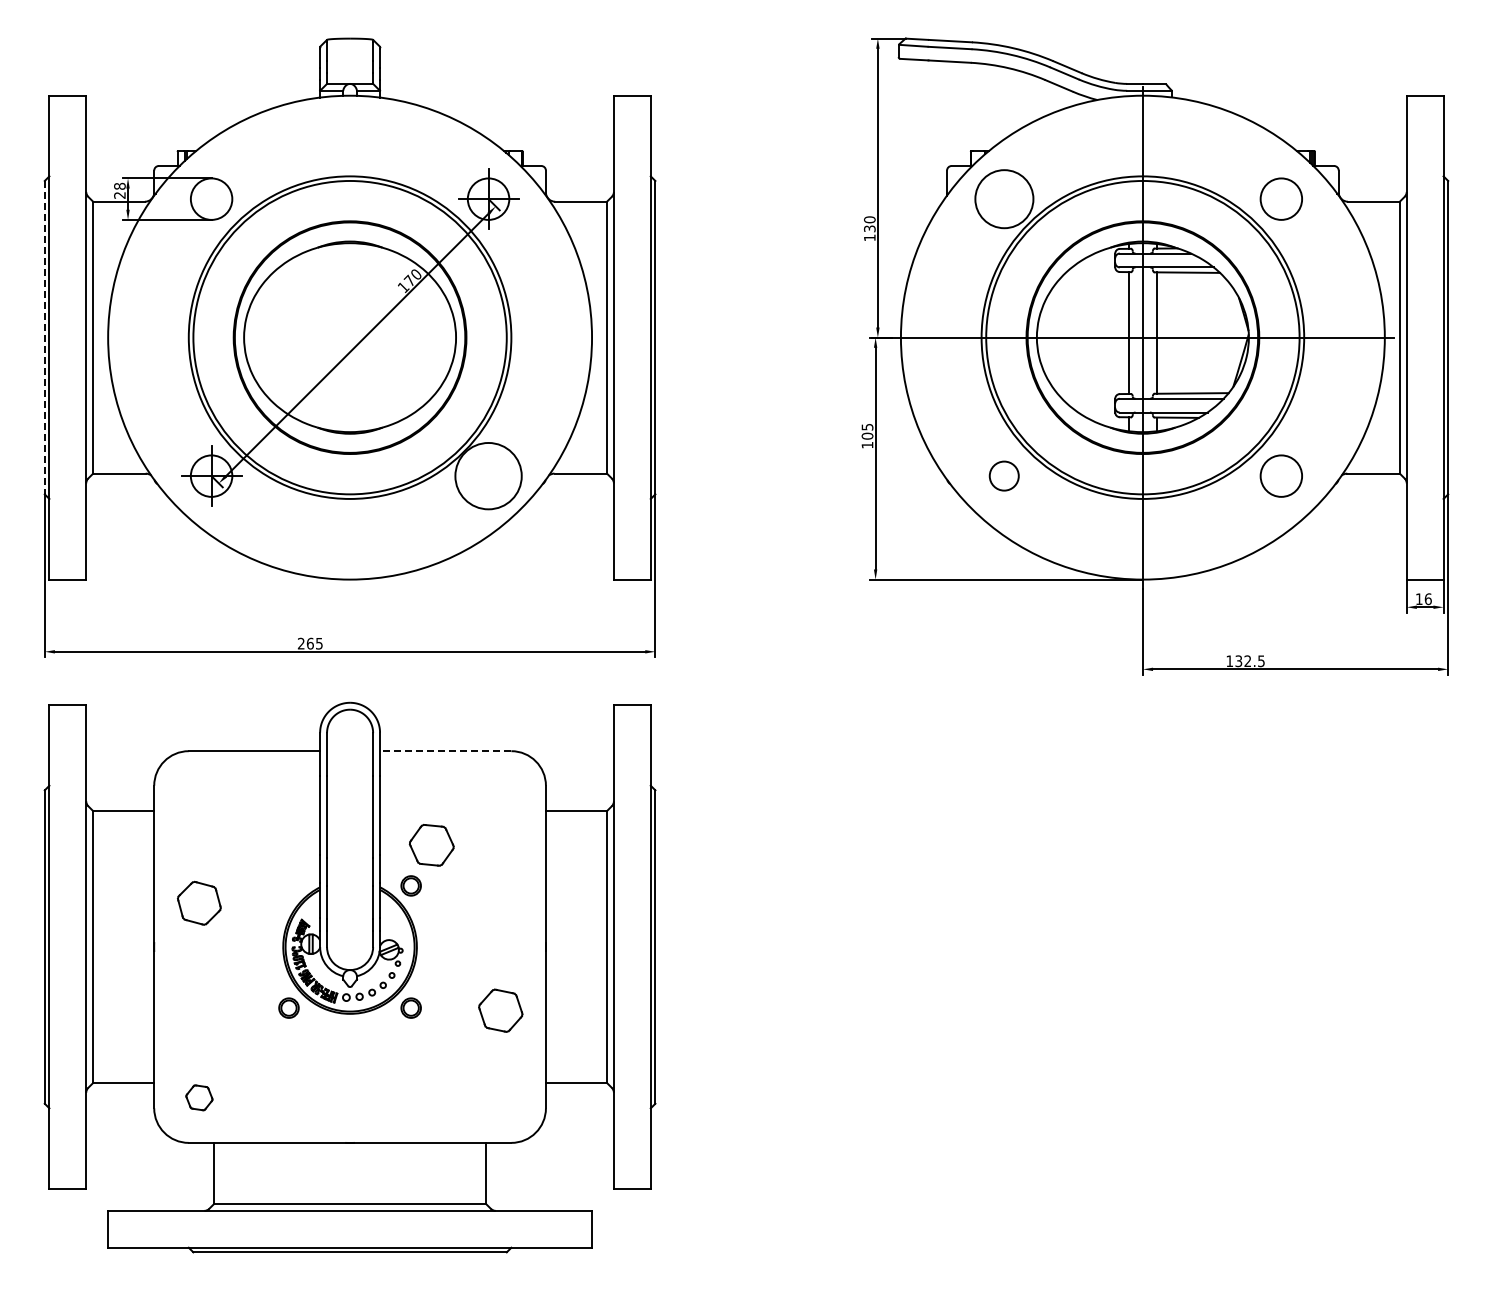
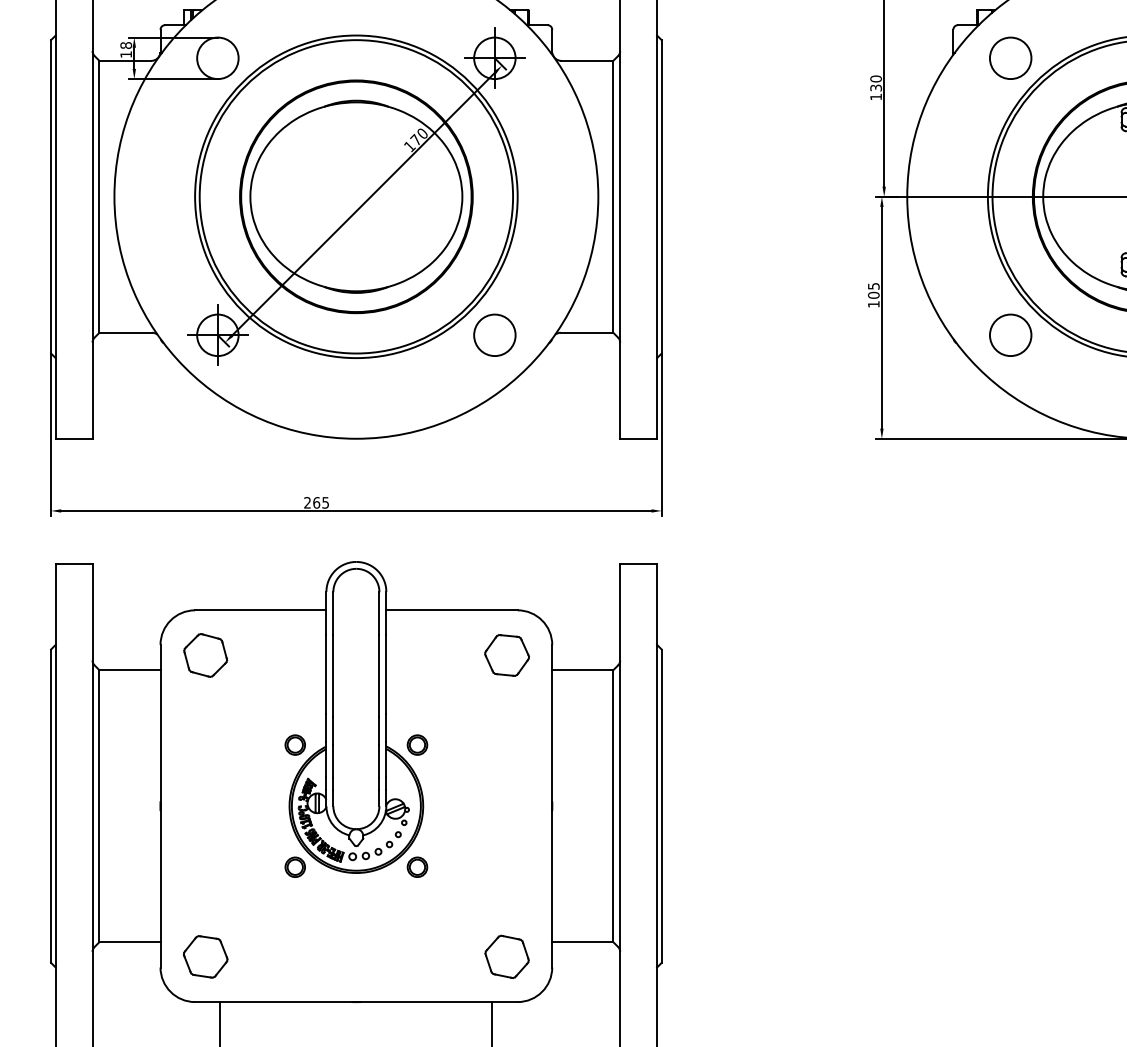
text: (119, 195) -> (125, 54), 28 -> 18
circle: (1004, 198) -> (1010, 57), size x0.71
line: (44, 337) -> (50, 196), dashed -> solid
circle: (488, 475) -> (494, 334), size x0.62
circle: (1003, 475) -> (1009, 334), size x1.43
line: (445, 751) -> (451, 610), dashed -> solid
part: (431, 845) -> (506, 655), moved
part: (288, 885) -> (294, 744), added
part: (199, 902) -> (205, 654), moved
part: (500, 1010) -> (506, 956), moved
part: (199, 1097) -> (205, 956), size x1.67

